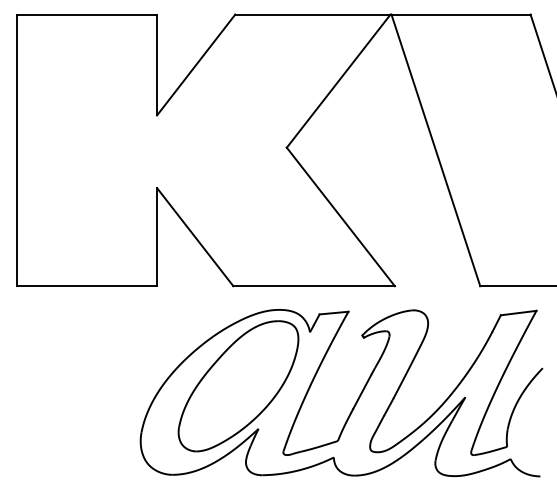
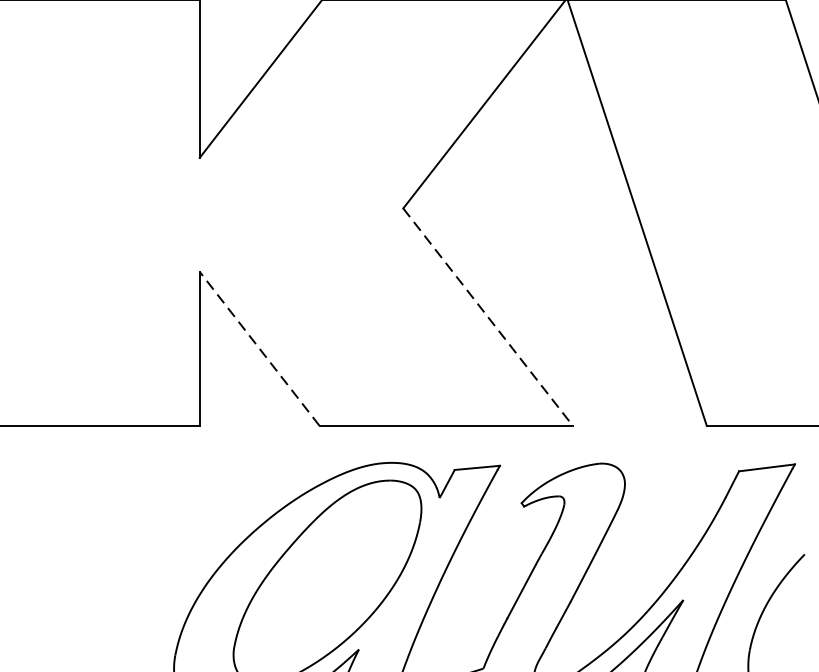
line: (340, 216) -> (487, 316), solid -> dashed
line: (194, 236) -> (258, 347), solid -> dashed

